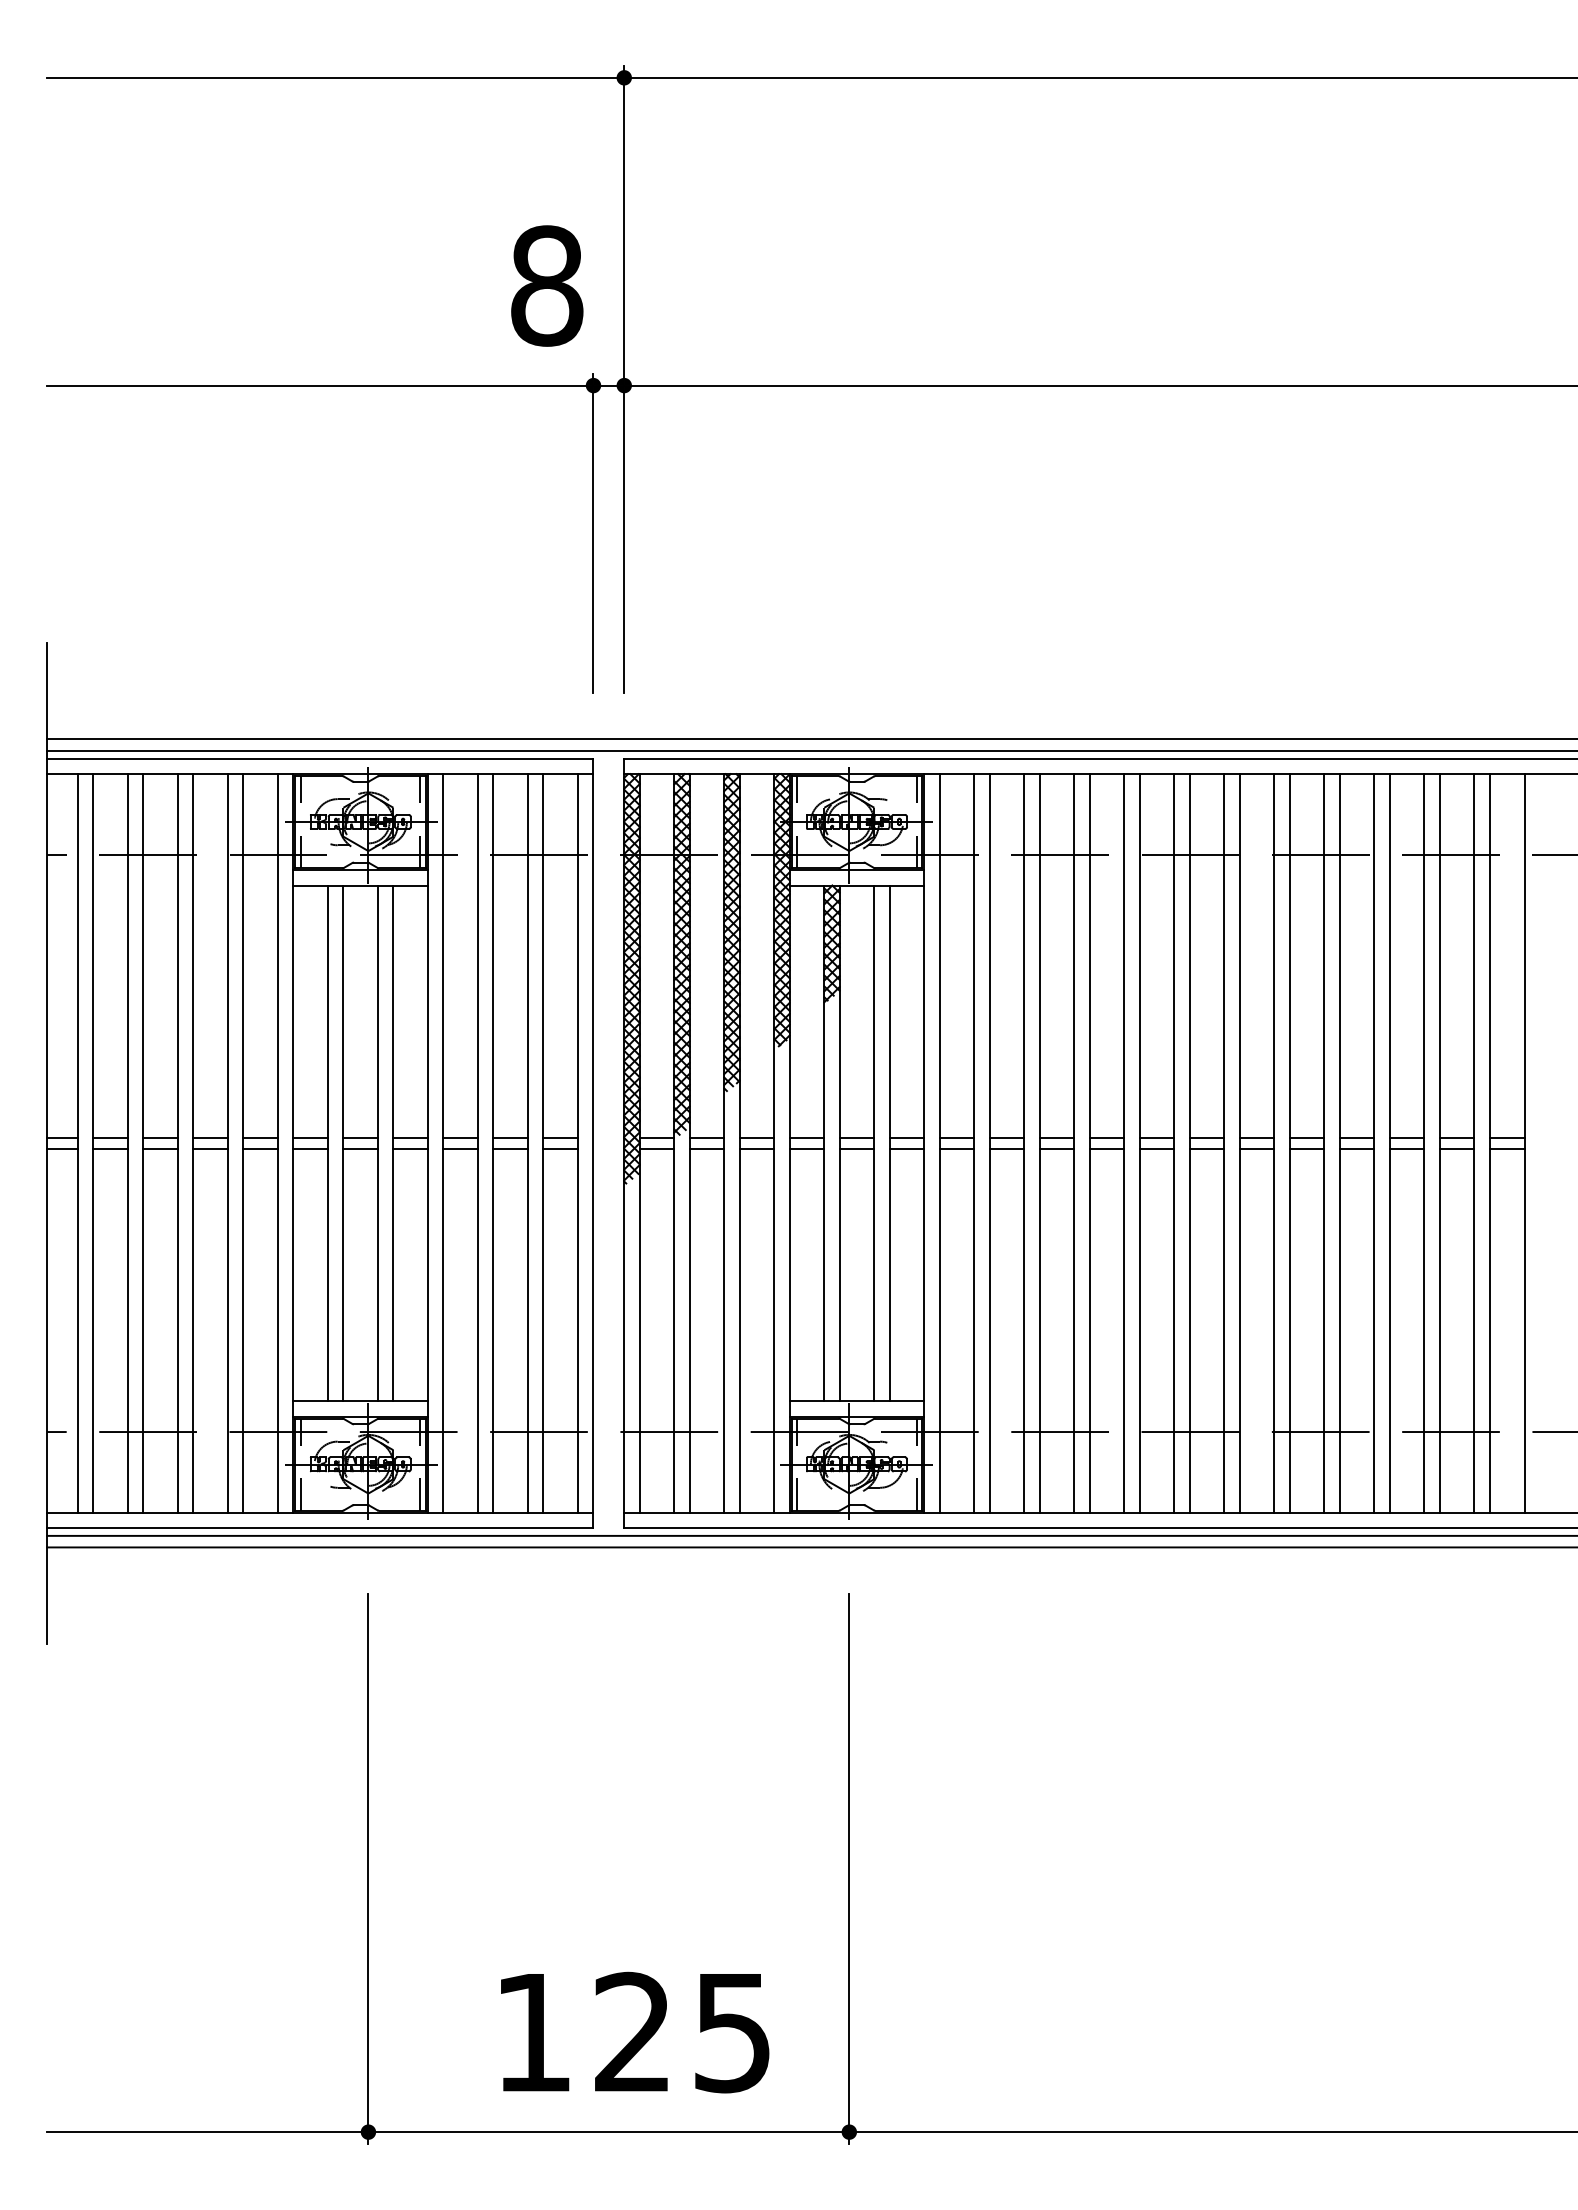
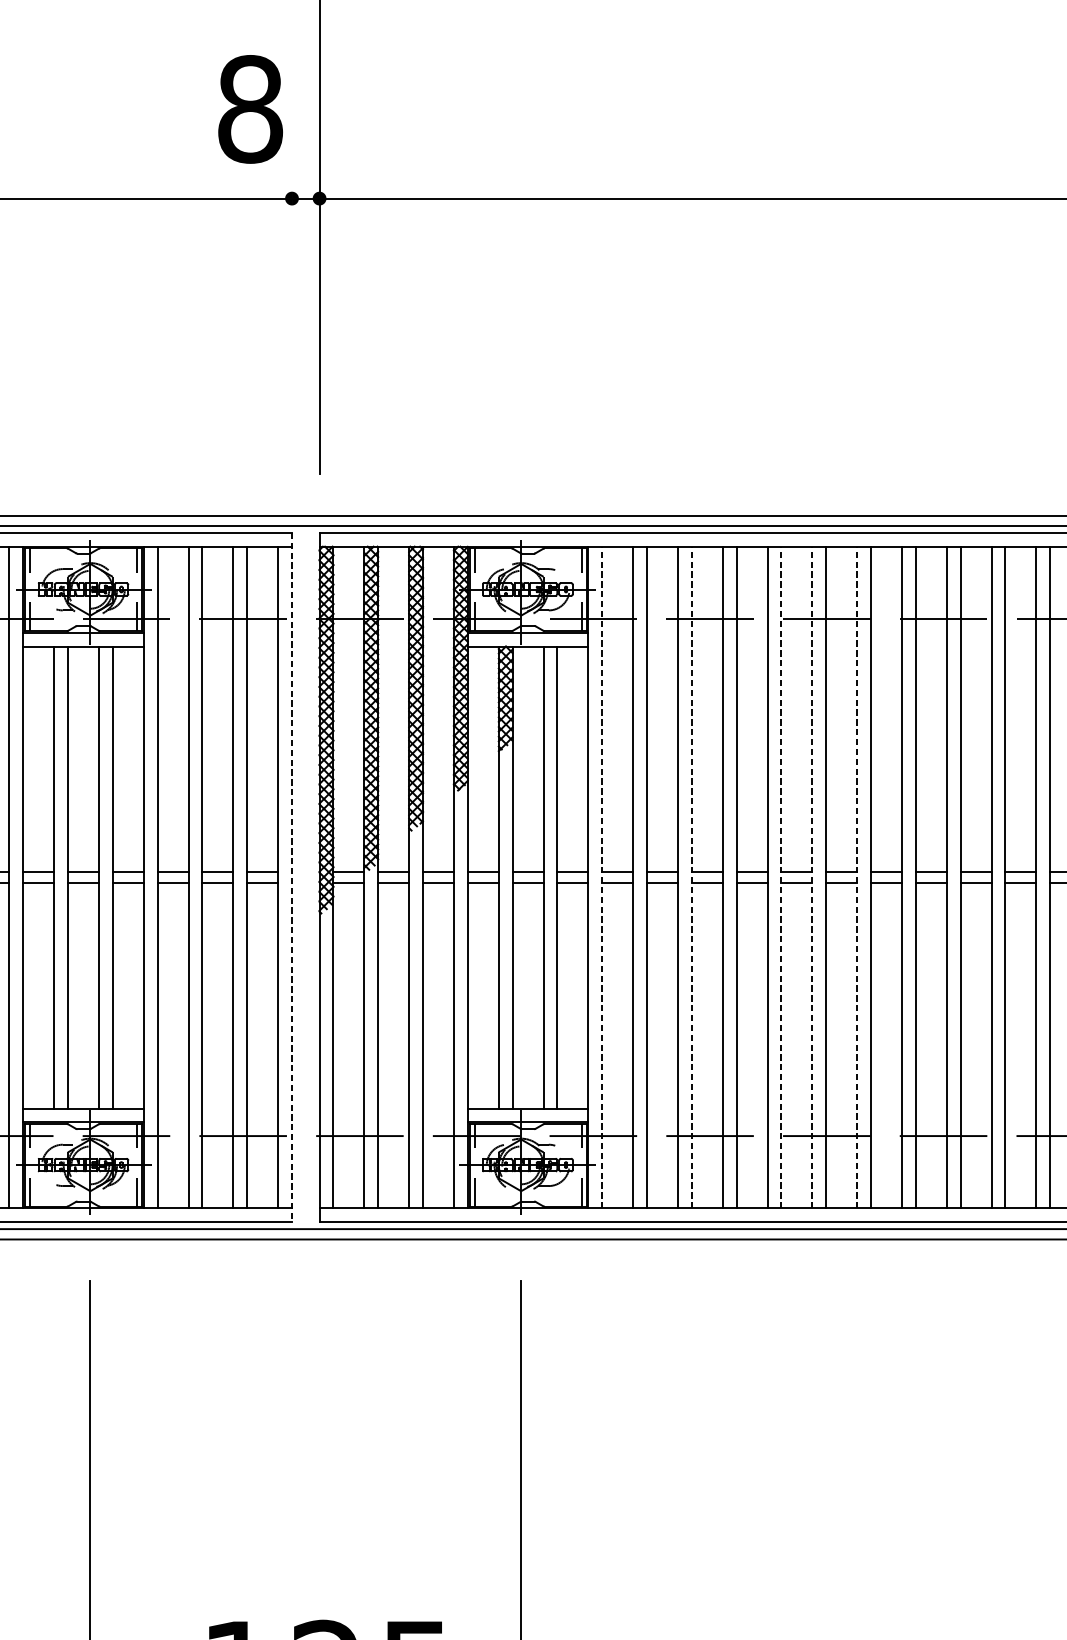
line: (593, 533) -> (292, 331), removed
line: (939, 1142) -> (602, 876), solid -> dashed
line: (1039, 1142) -> (691, 876), solid -> dashed
line: (1139, 1142) -> (781, 876), solid -> dashed
line: (1174, 1142) -> (812, 876), solid -> dashed
line: (1224, 1142) -> (857, 876), solid -> dashed
line: (593, 1143) -> (292, 877), solid -> dashed

